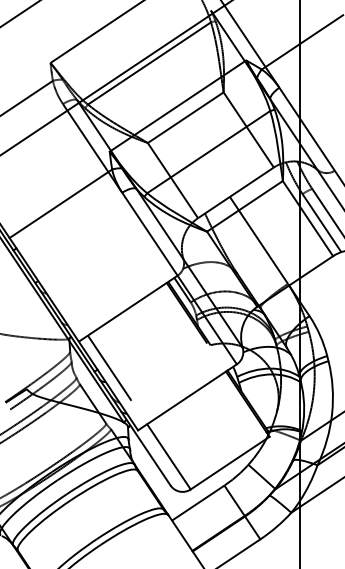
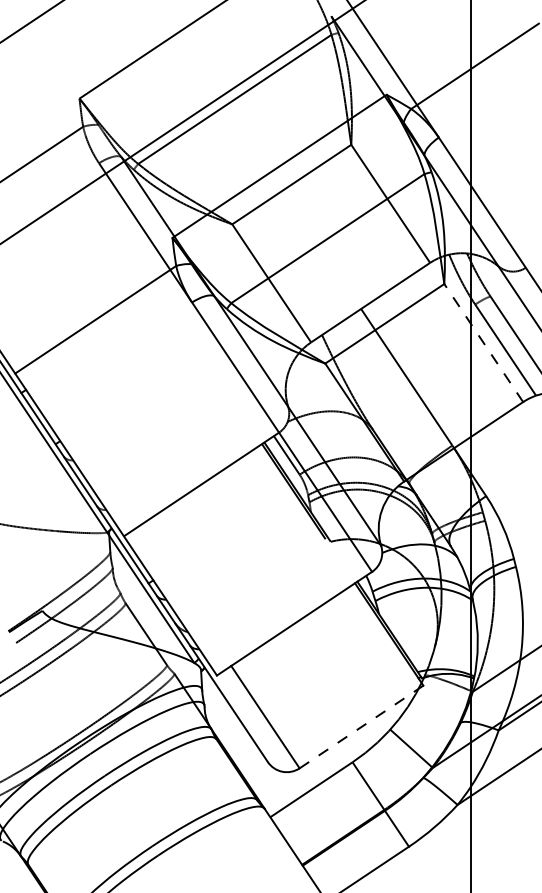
line: (307, 218) -> (482, 342), solid -> dashed
line: (109, 367) -> (172, 576), removed
line: (230, 462) -> (362, 726), solid -> dashed

